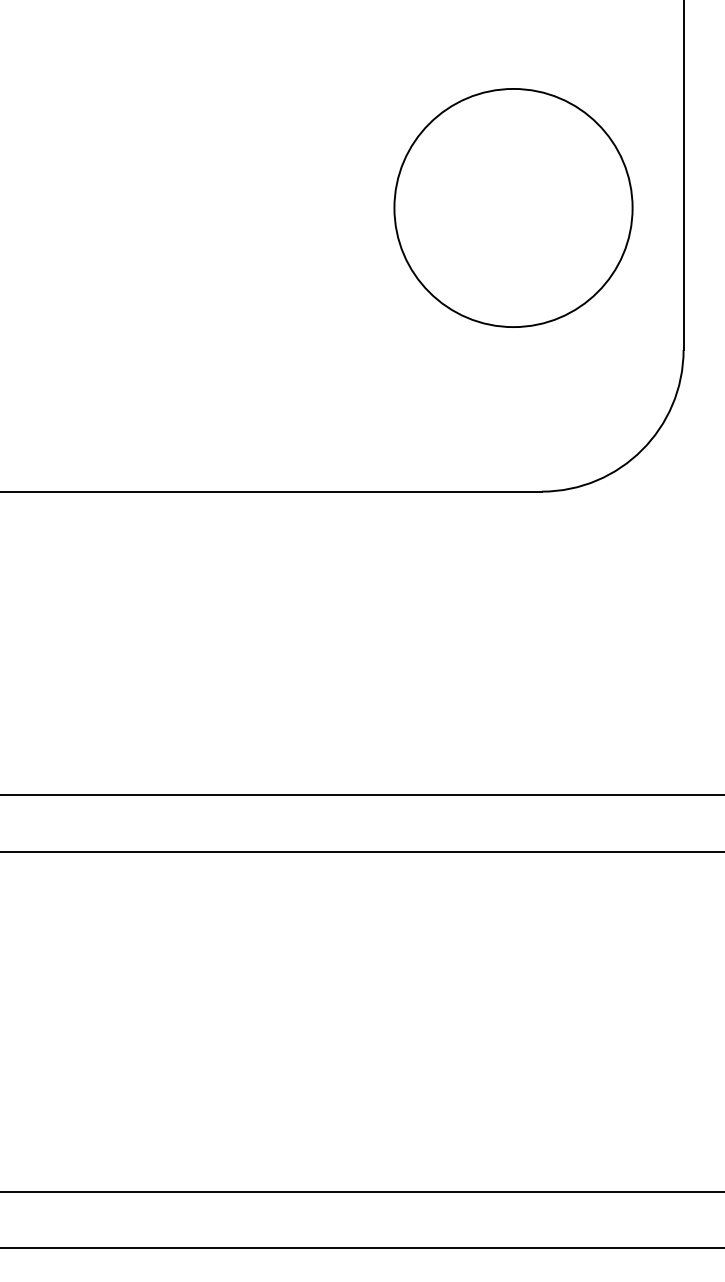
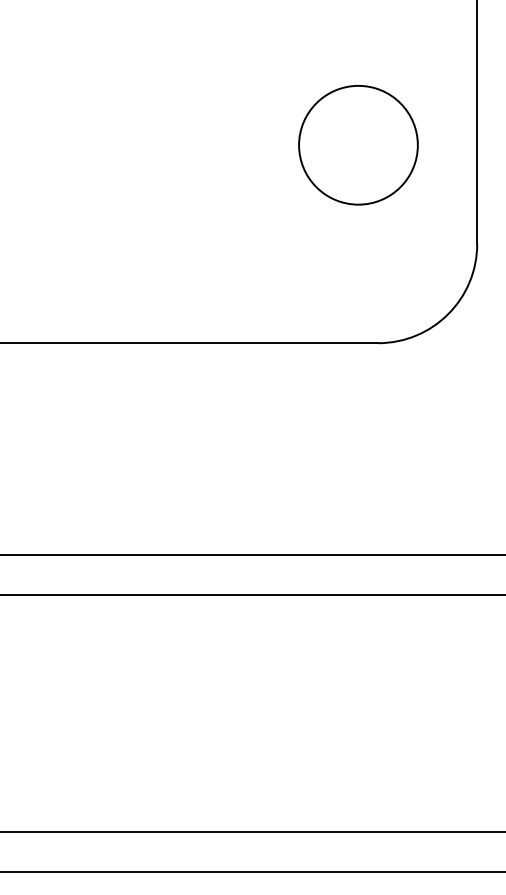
circle: (513, 208) -> (358, 145), size x0.71

